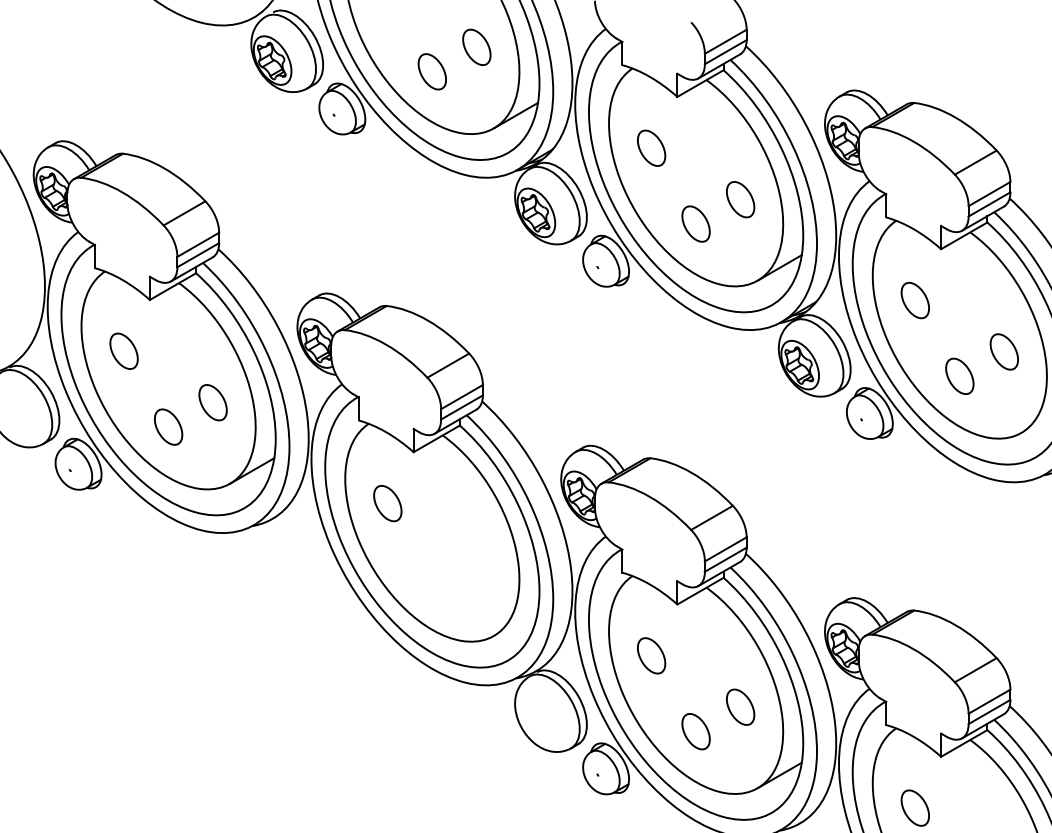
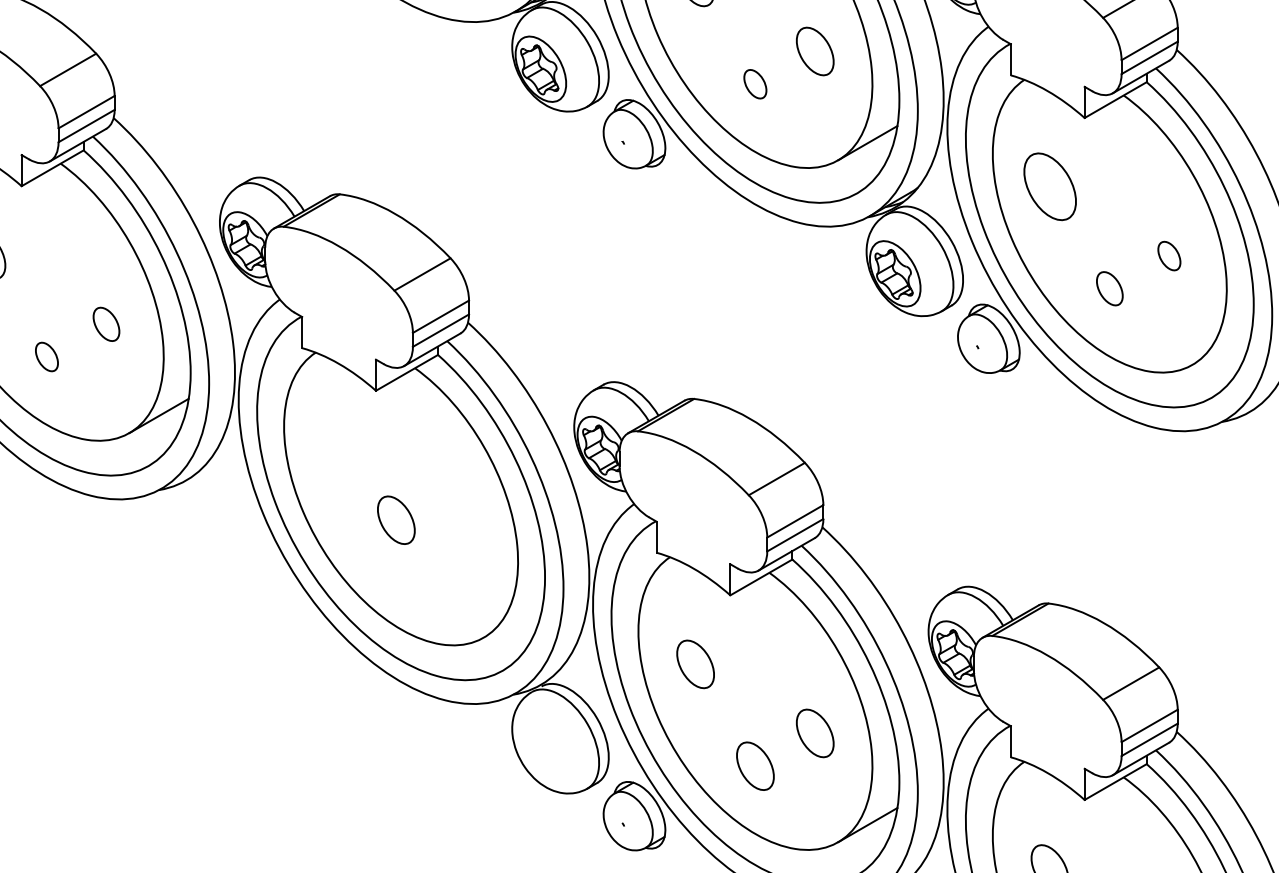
part: (695, 223) -> (754, 83), size x0.6
part: (914, 300) -> (1048, 186), size x1.4
part: (1003, 351) -> (1168, 255), size x0.6
part: (959, 375) -> (1109, 287), size x0.7
part: (212, 402) -> (105, 323), size x0.7
part: (168, 426) -> (46, 356), size x0.6
part: (387, 503) -> (395, 520), moved

